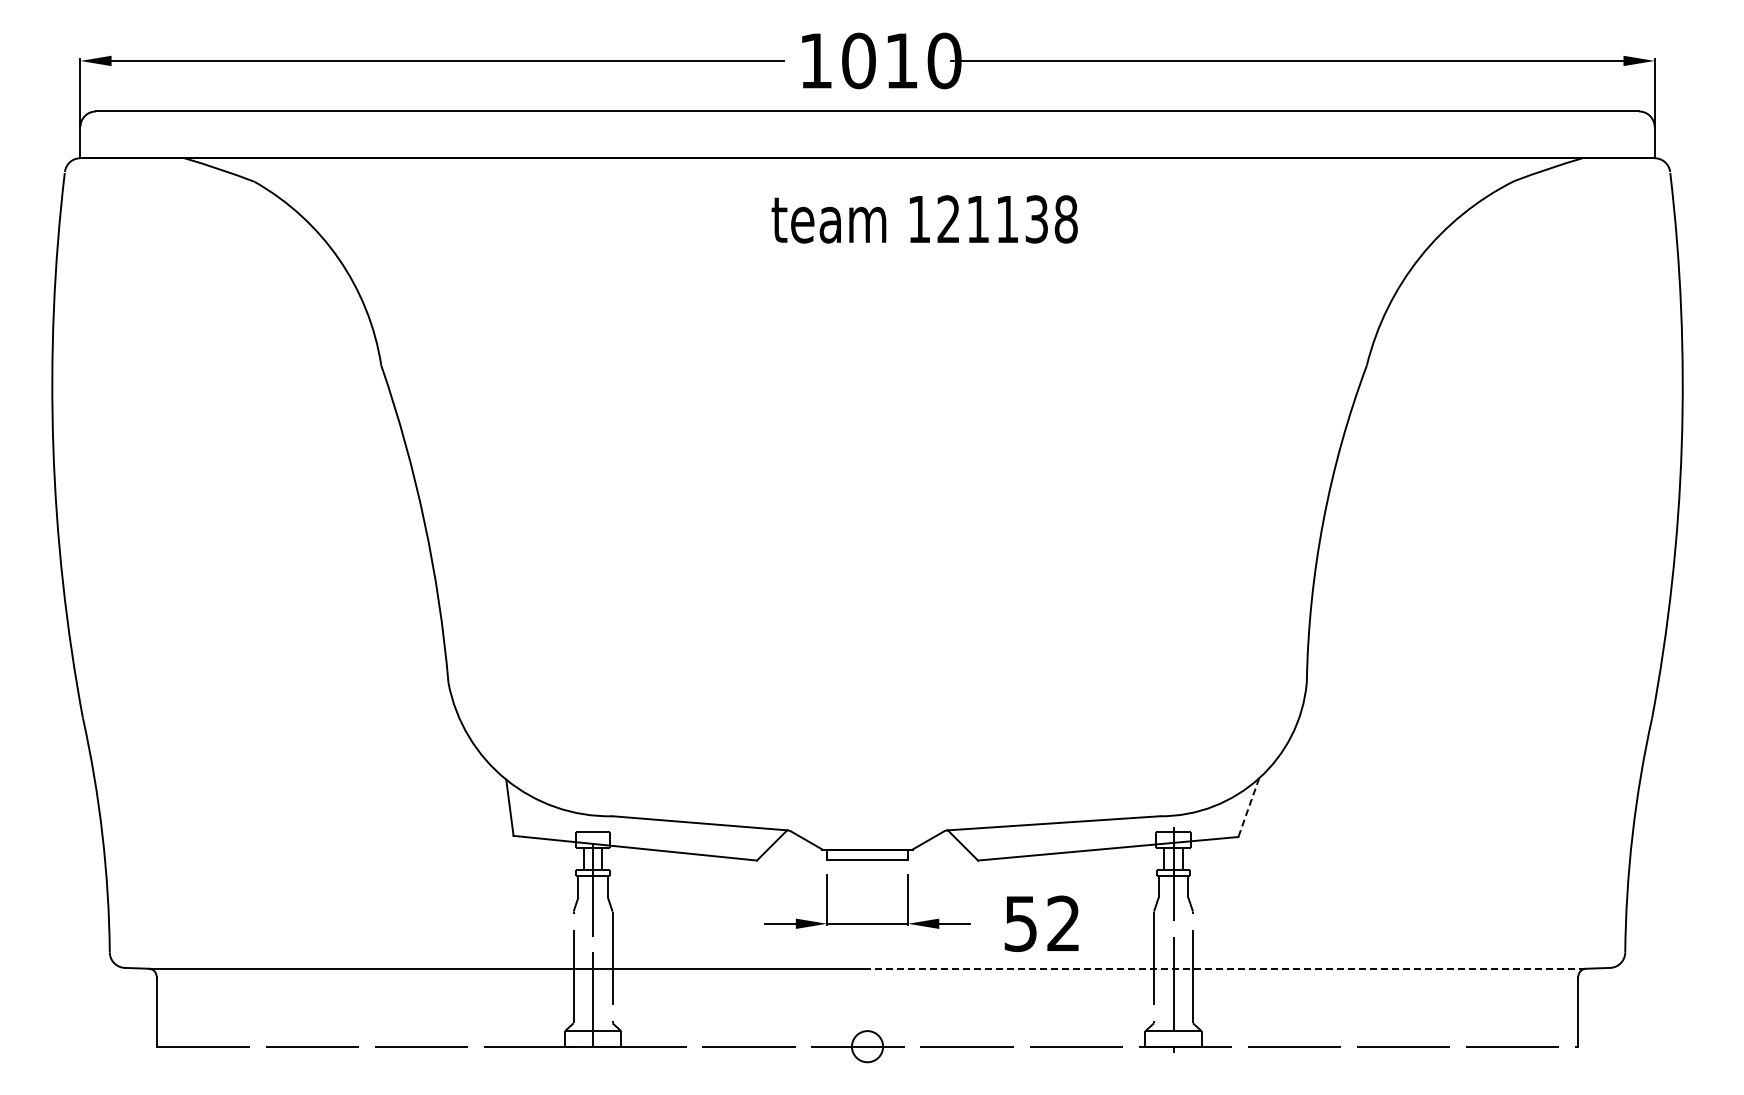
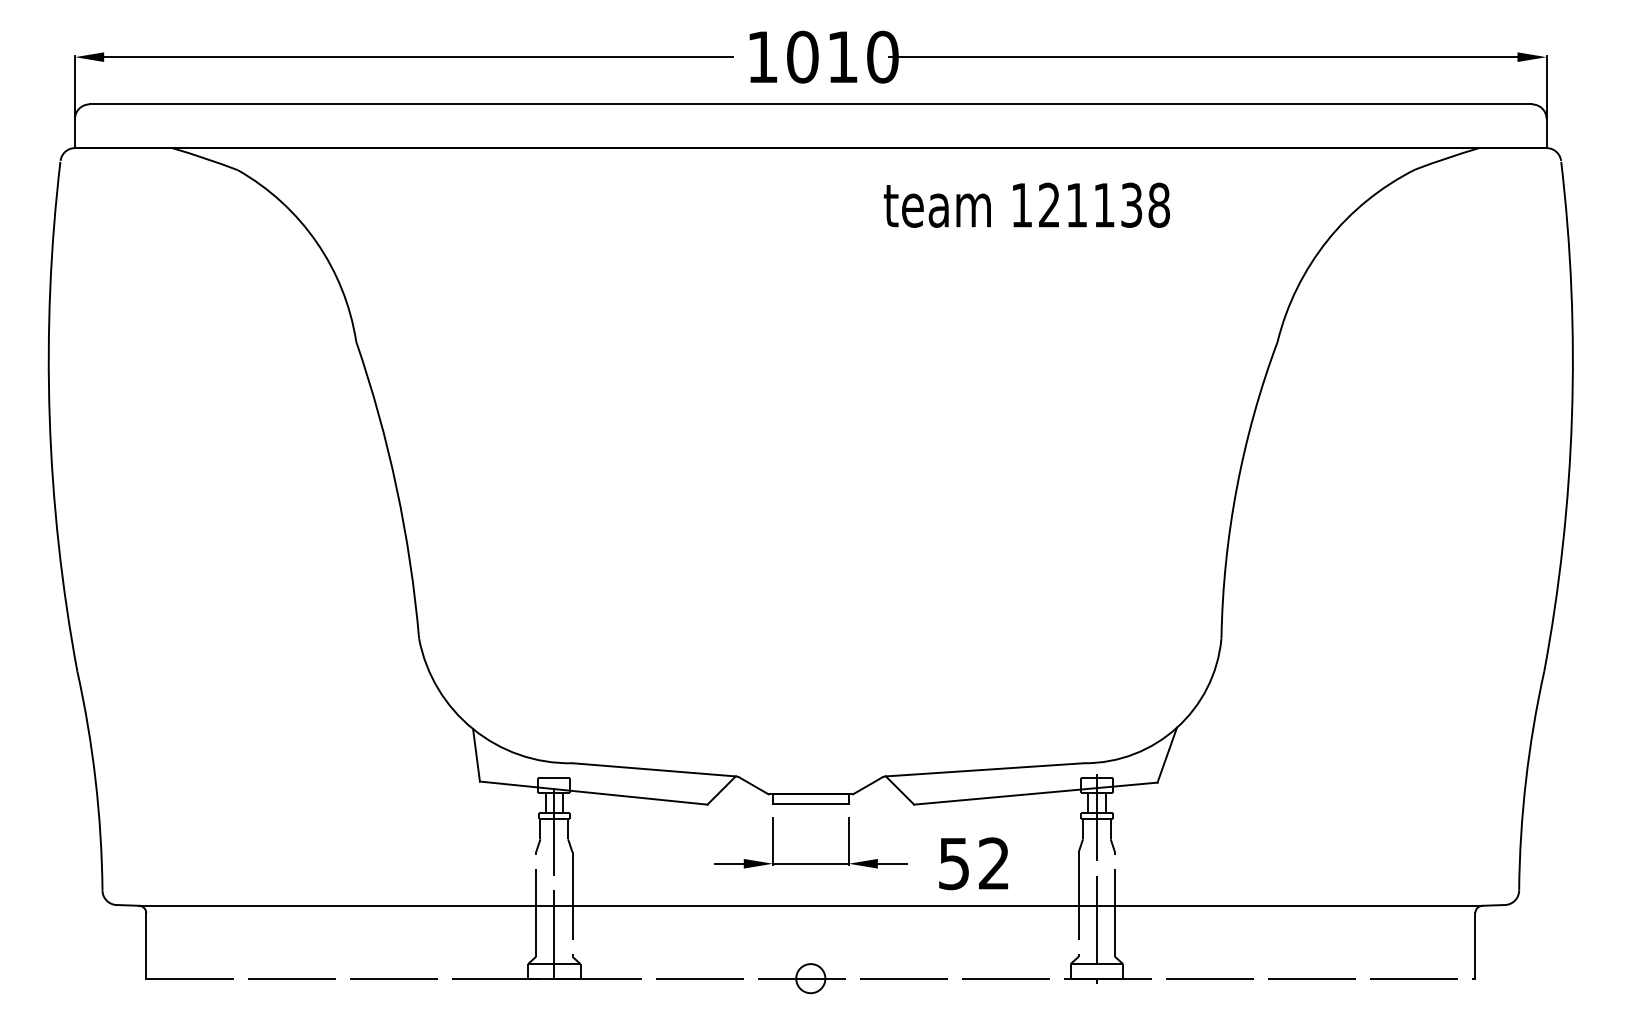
text: (924, 219) -> (1026, 205), moved
line: (1248, 808) -> (1166, 755), dashed -> solid
line: (1226, 968) -> (1146, 905), dashed -> solid

